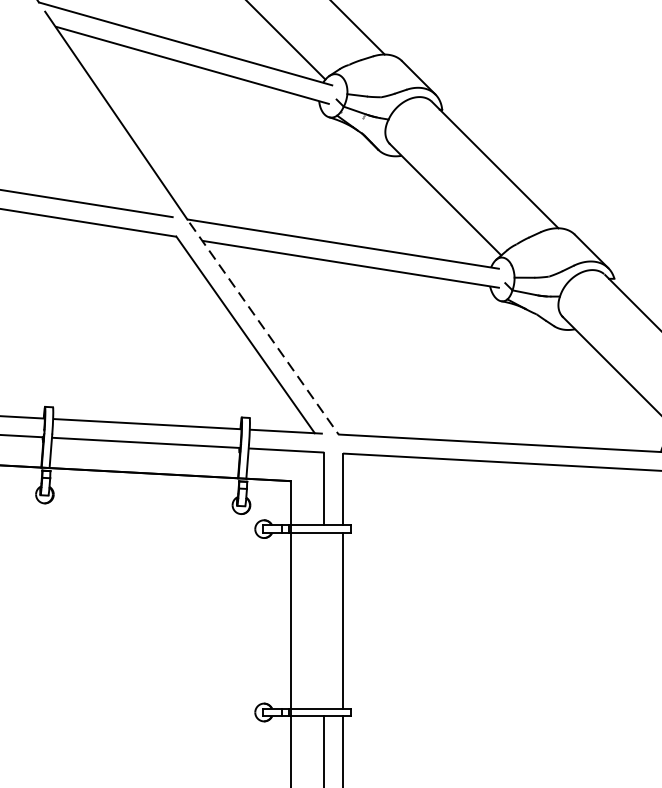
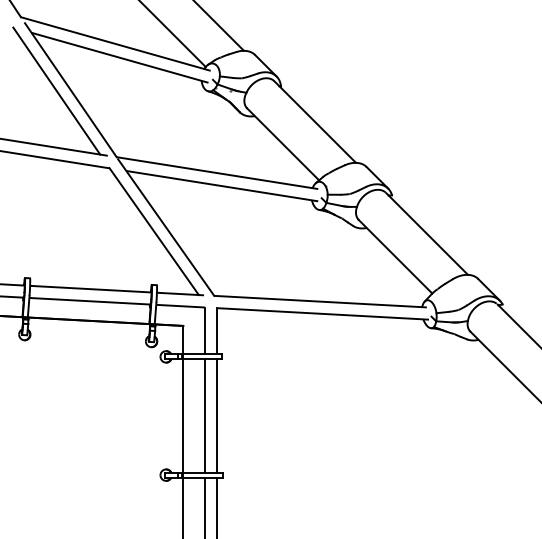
line: (94, 116) -> (56, 90), added
line: (264, 328) -> (166, 227), dashed -> solid
line: (323, 620) -> (204, 415), added

